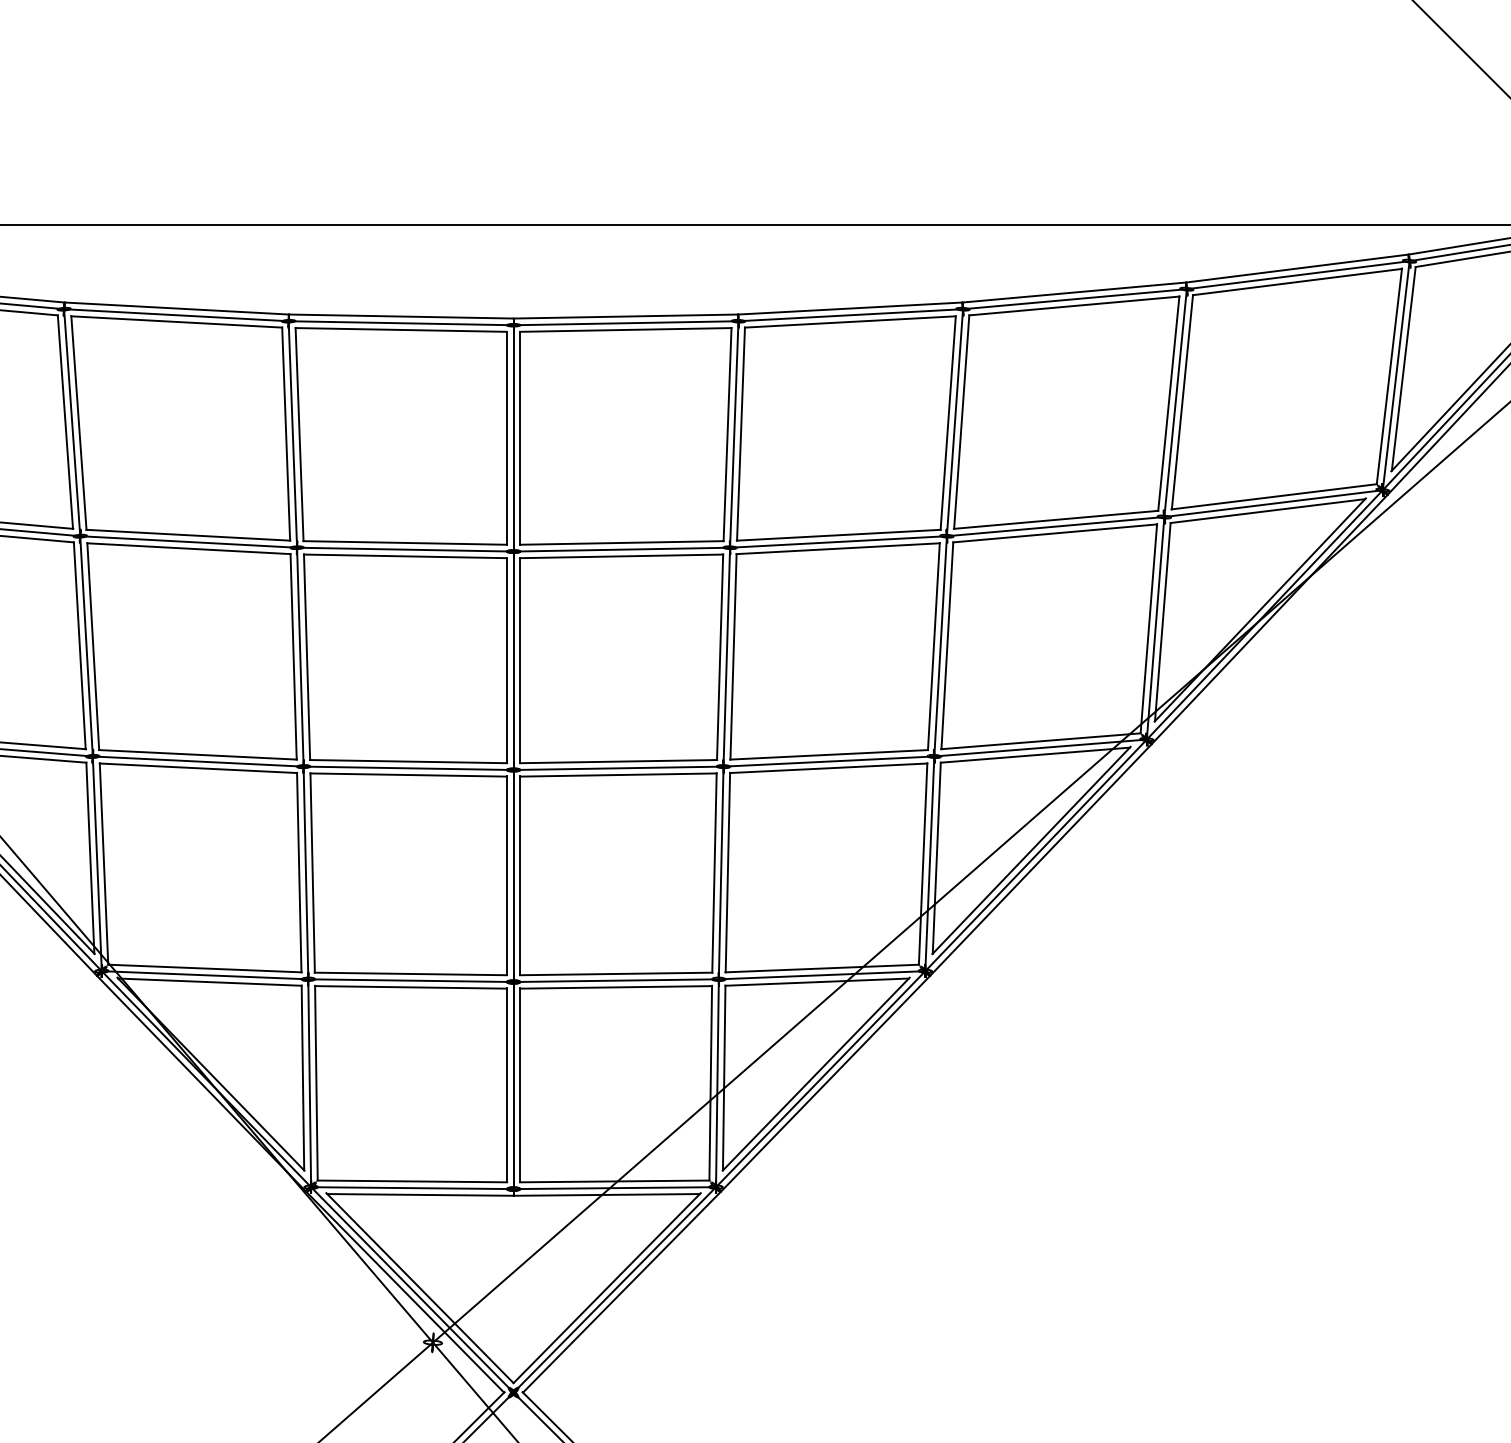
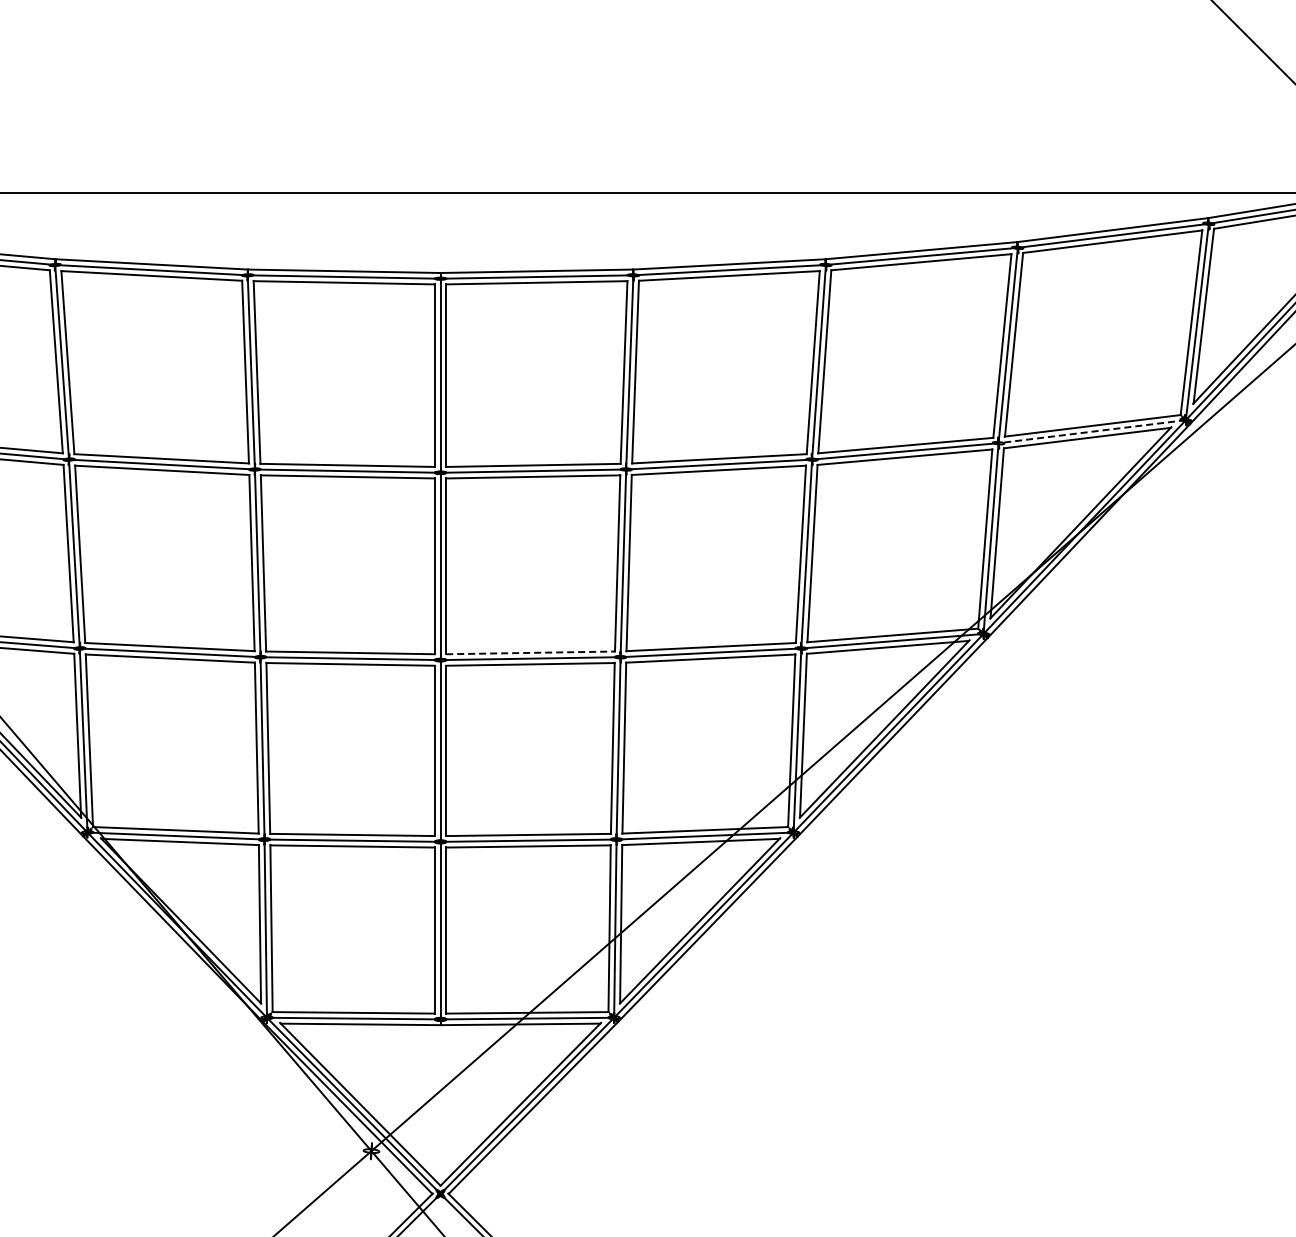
line: (1272, 503) -> (1091, 431), solid -> dashed
line: (619, 761) -> (531, 652), solid -> dashed

